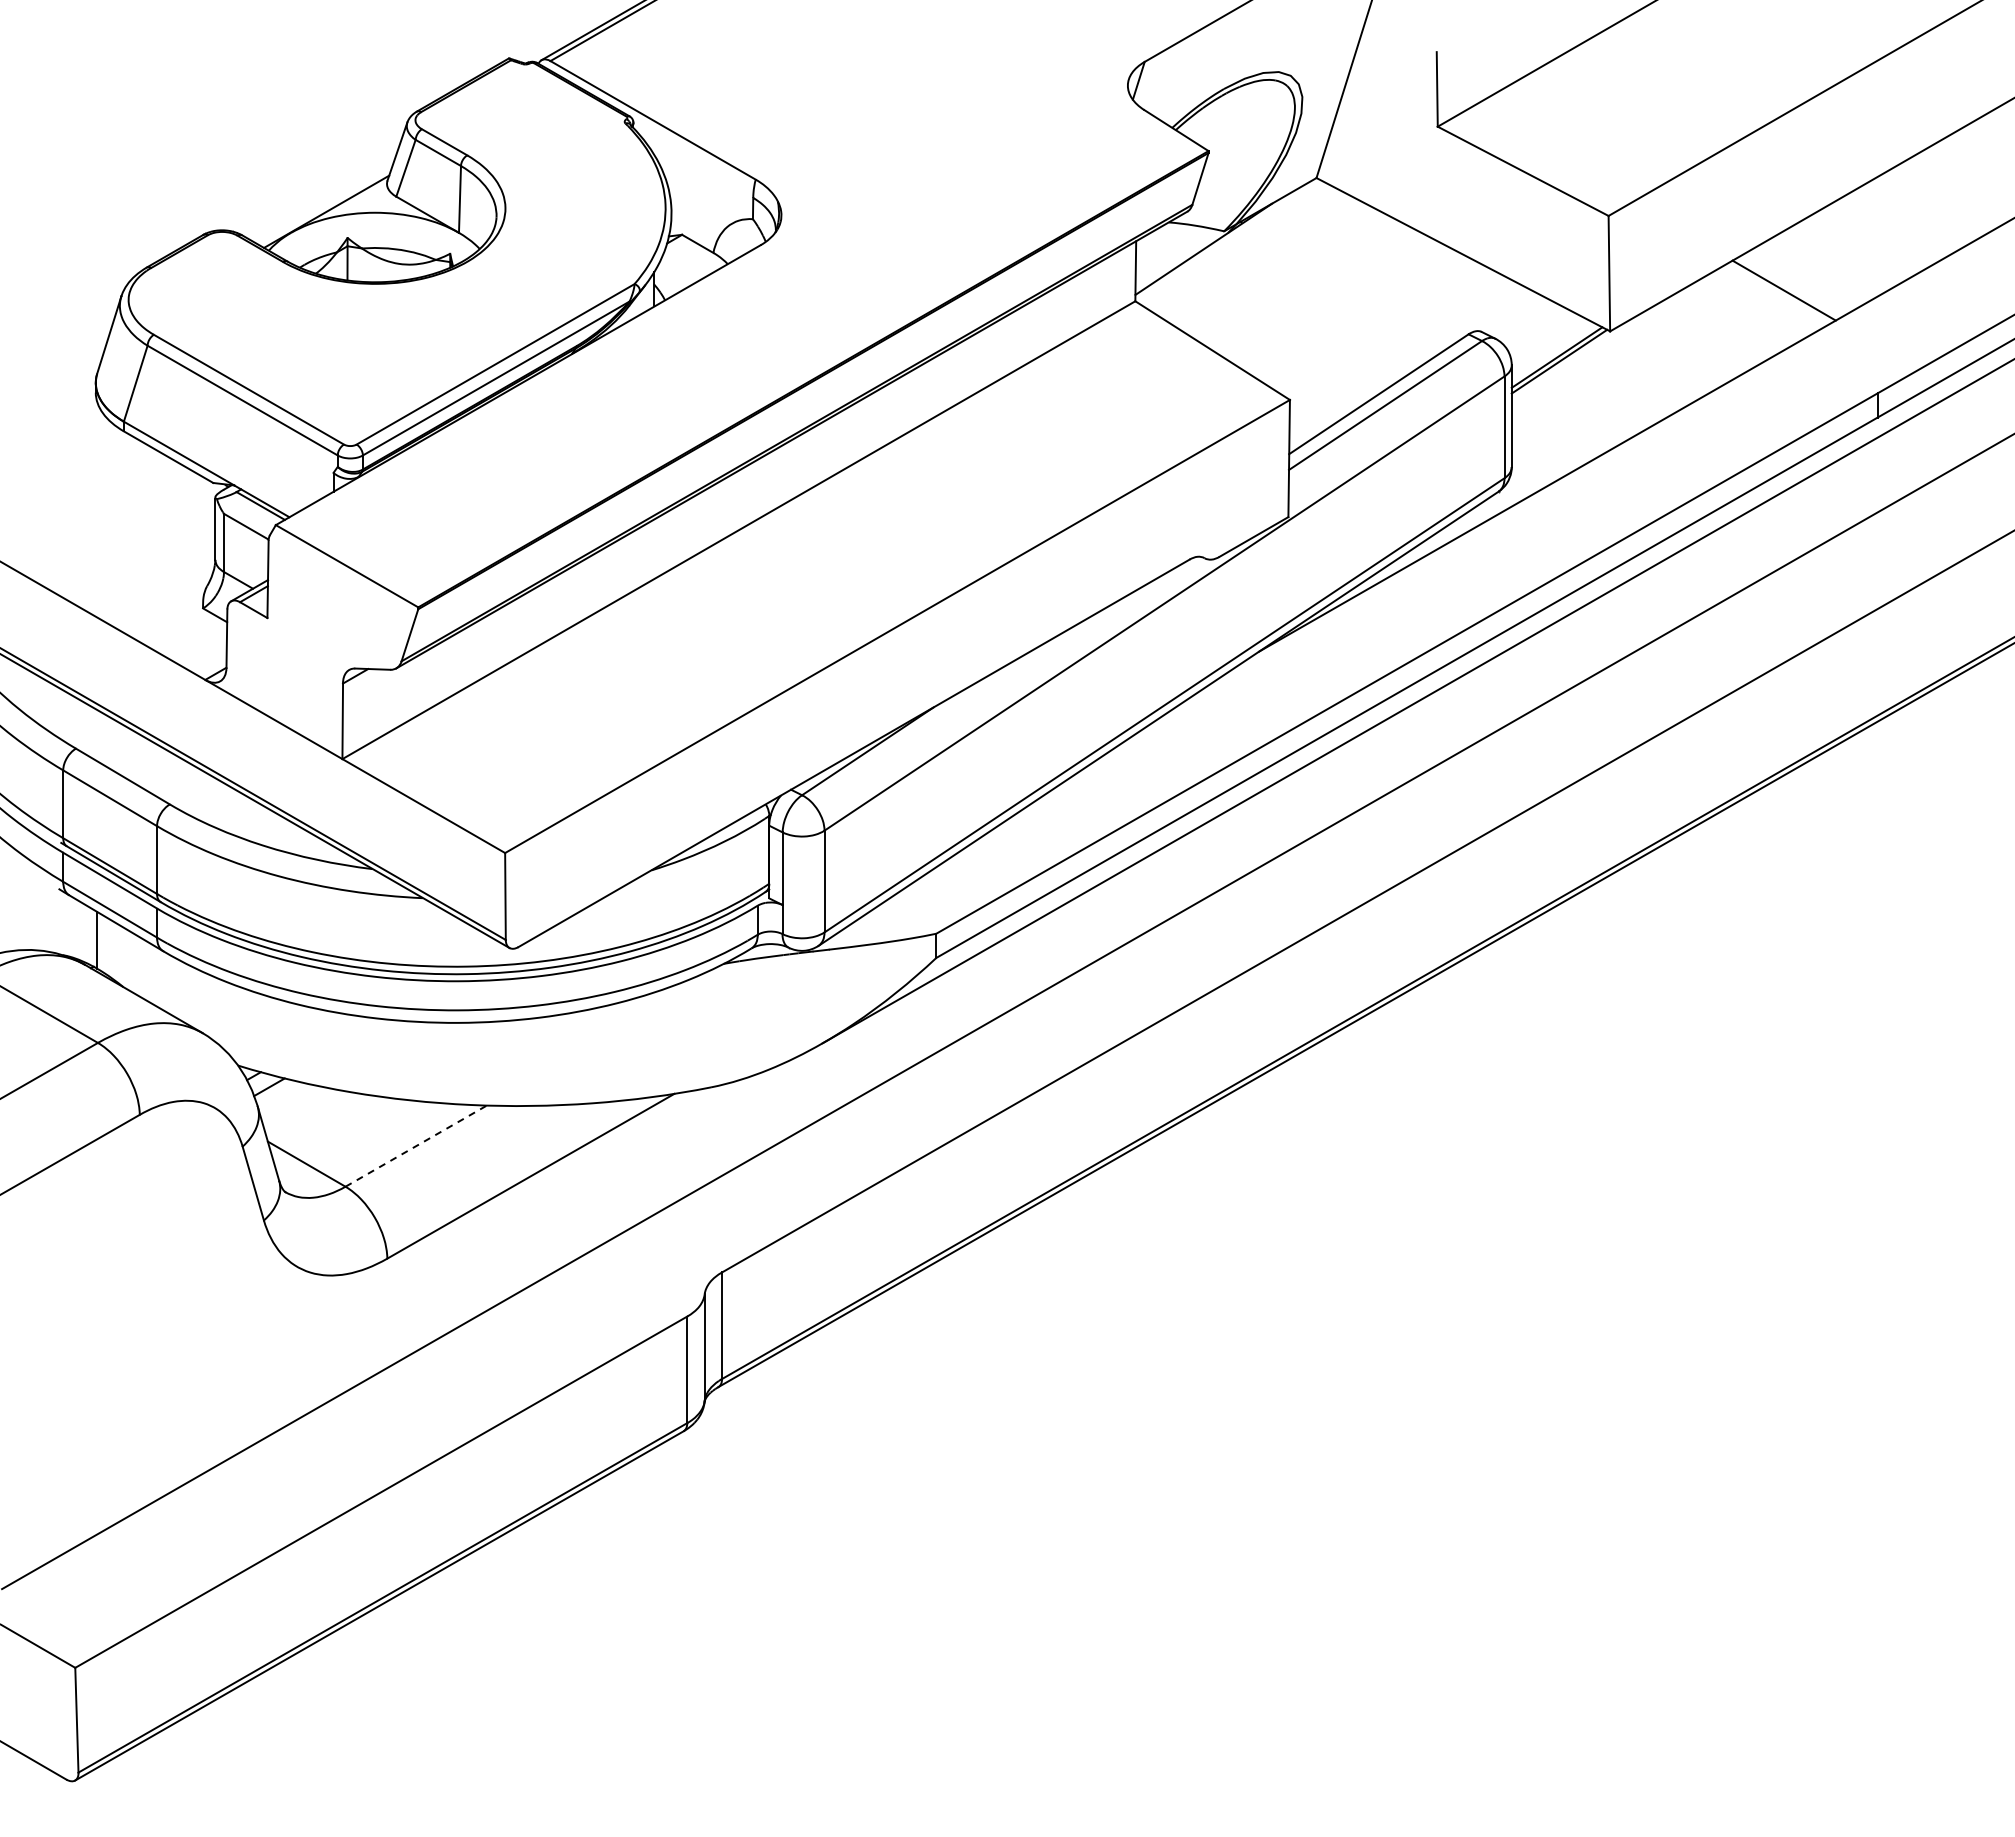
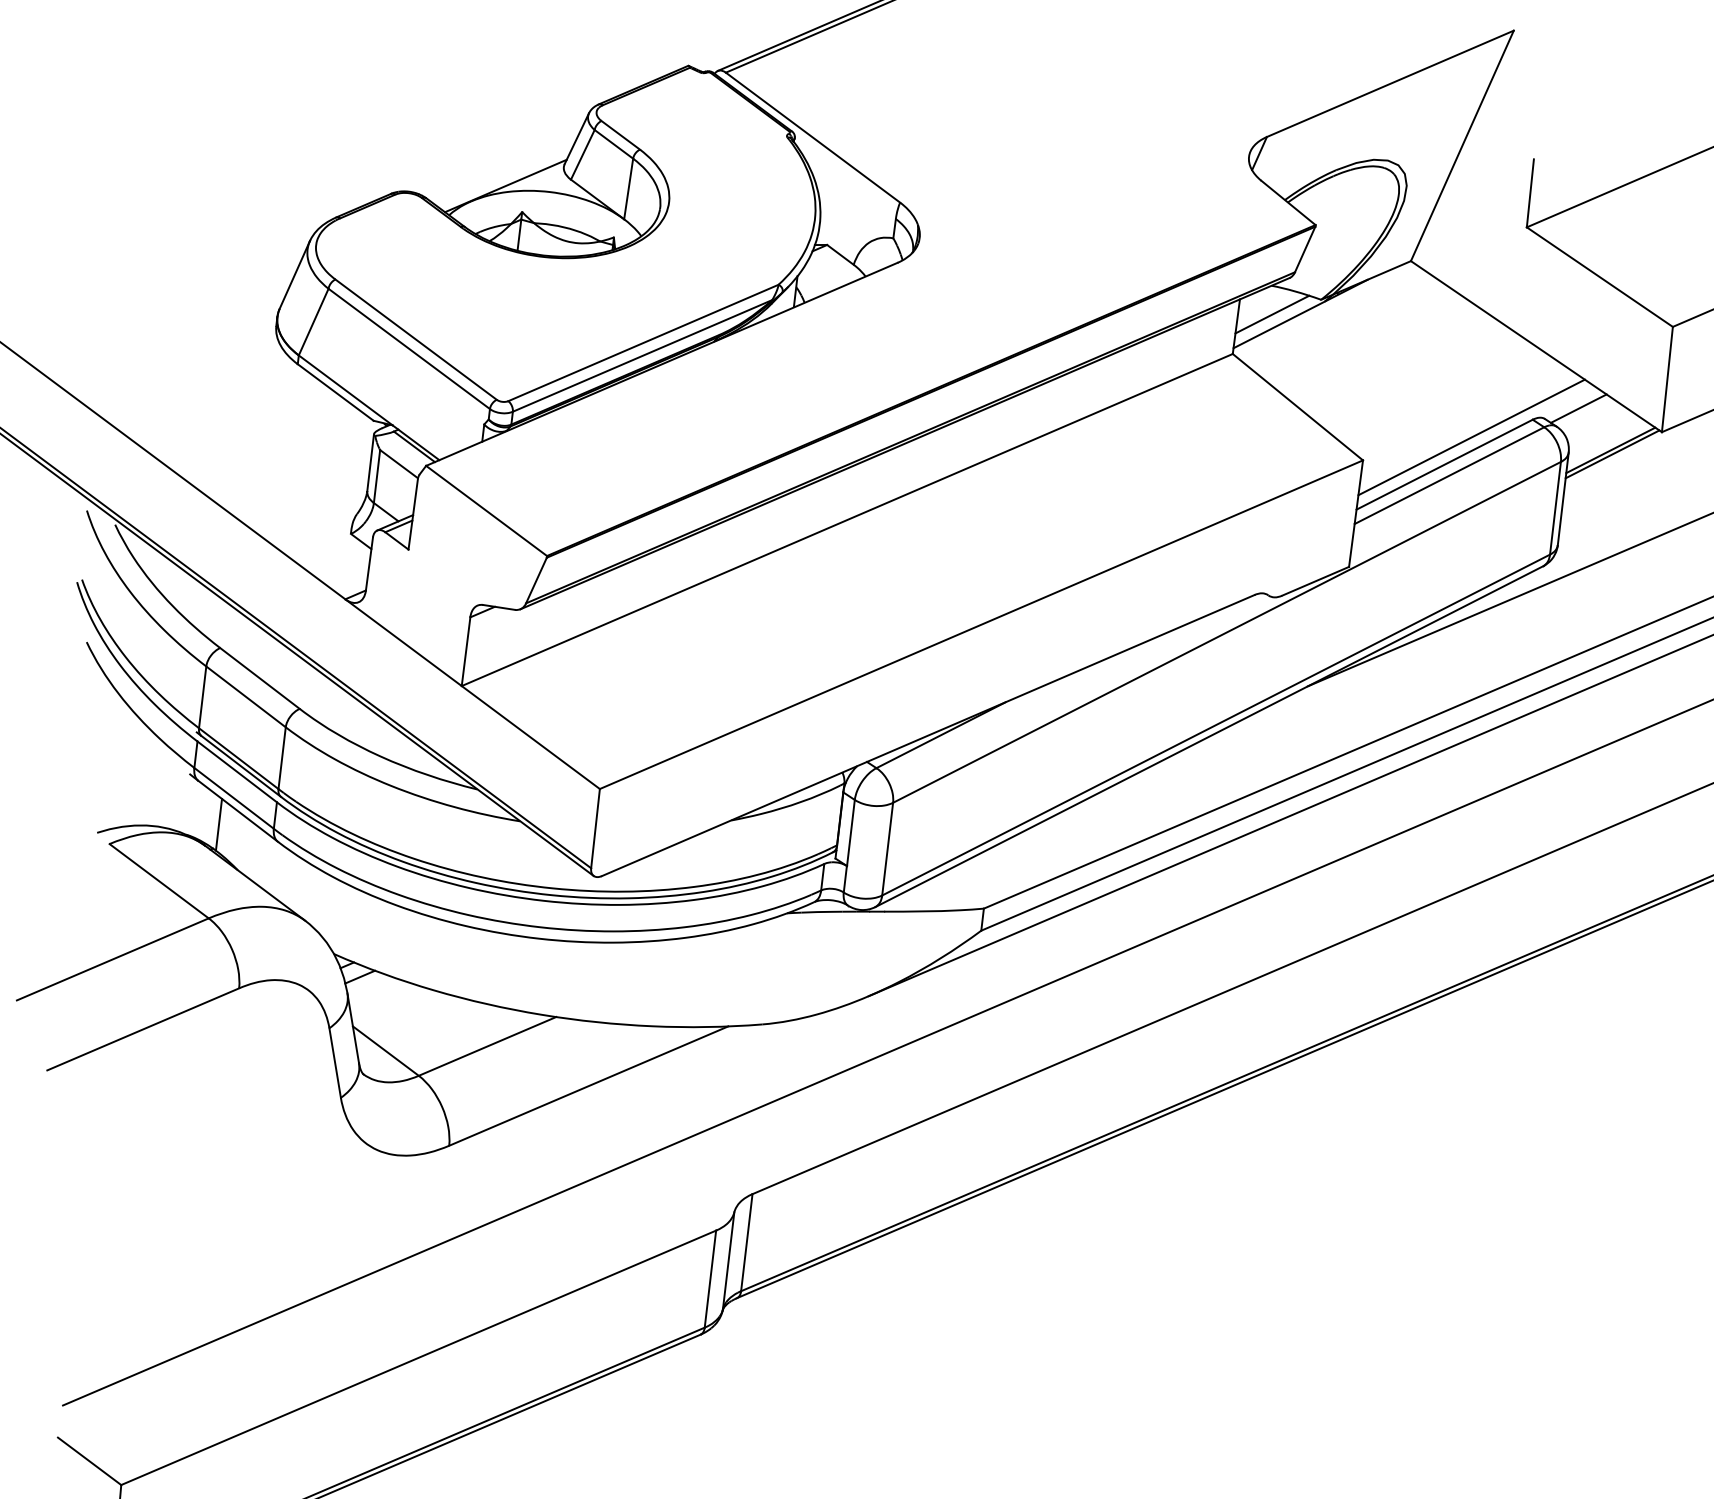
line: (1172, 253) -> (1271, 314), added
line: (1516, 316) -> (1578, 408), added
line: (1404, 361) -> (1471, 437), added
line: (416, 1146) -> (487, 1046), dashed -> solid

